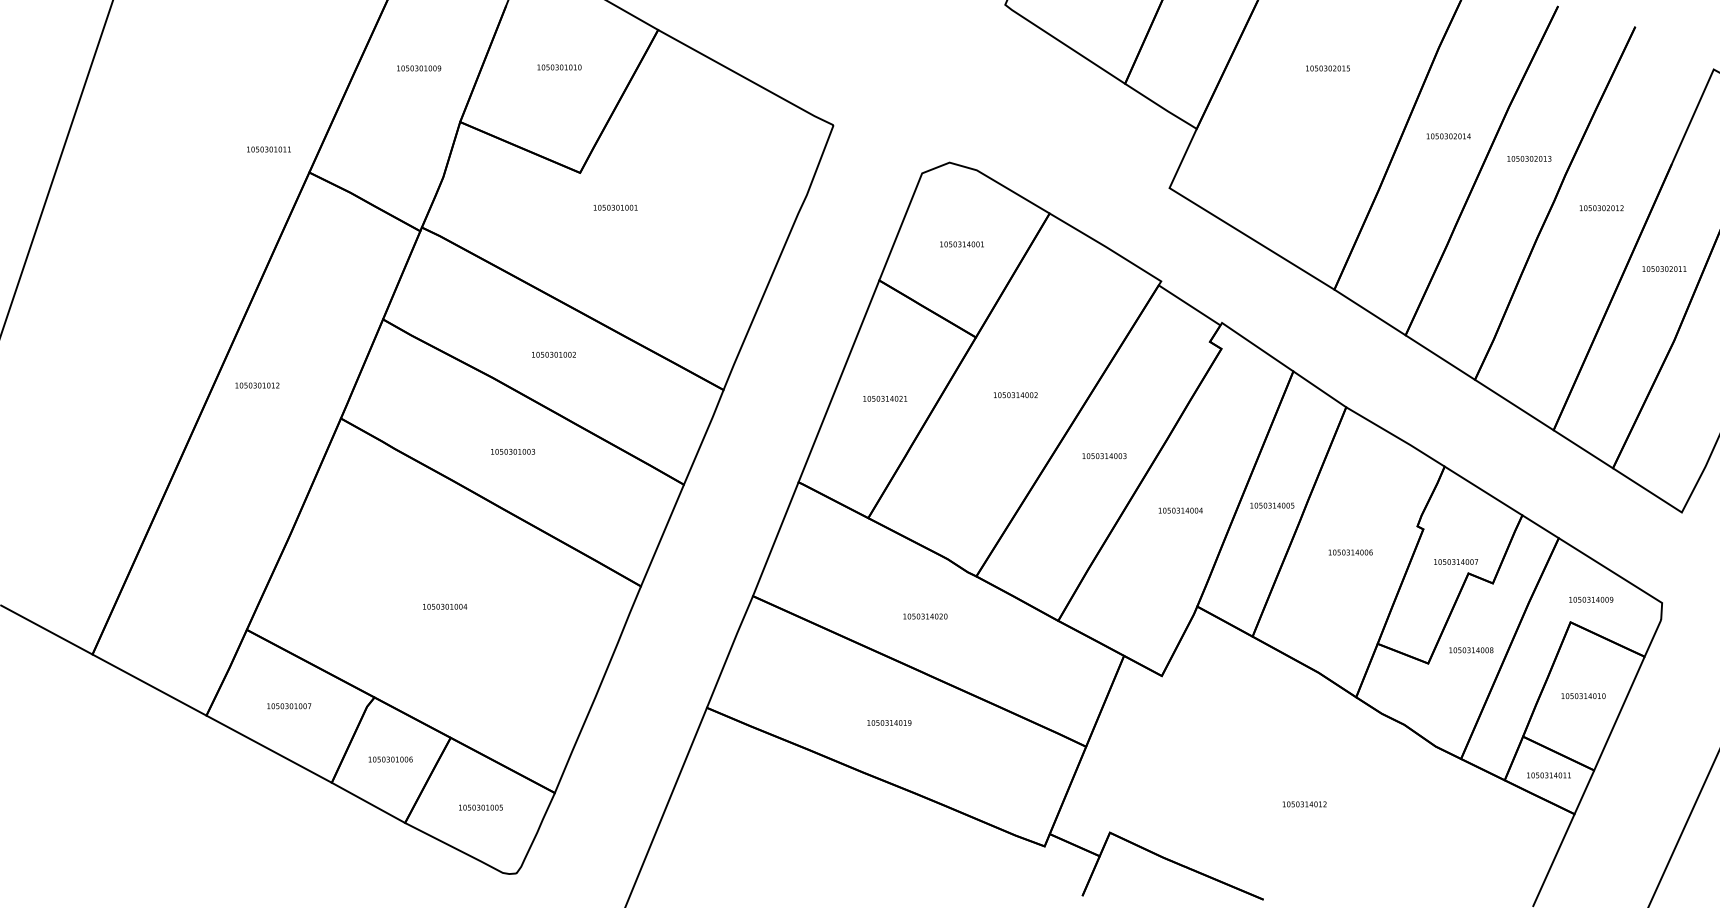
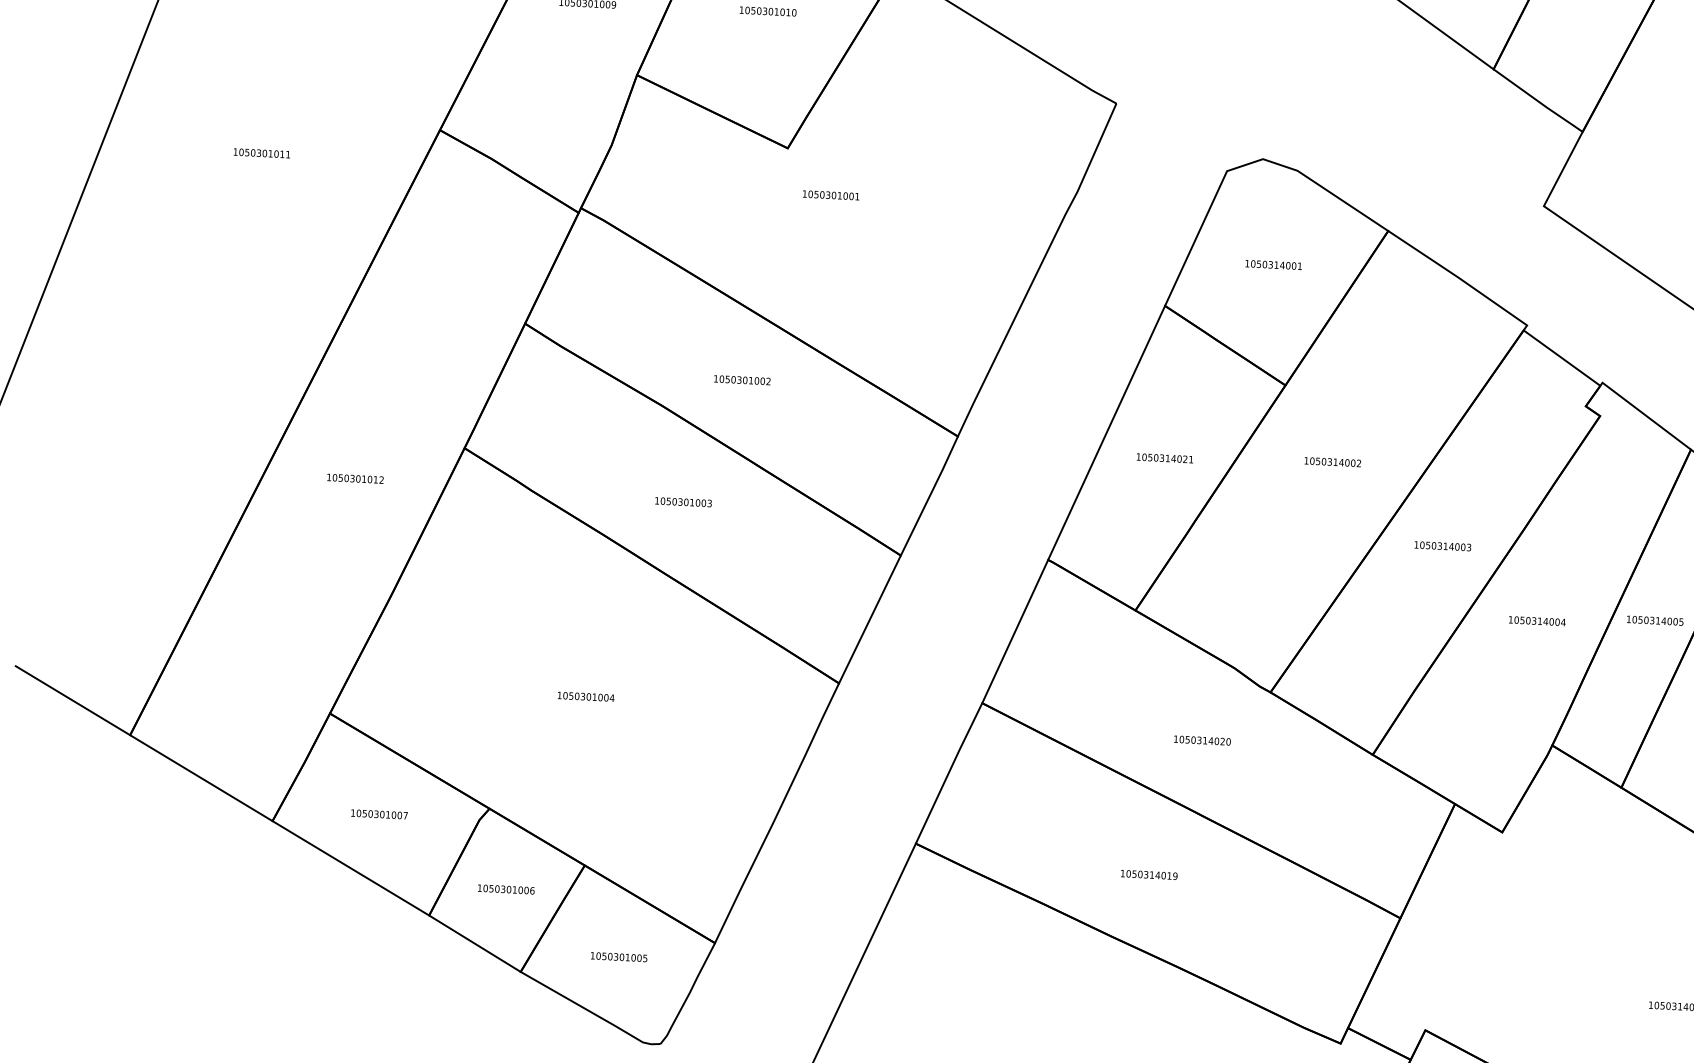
text: (268, 149) -> (261, 153), moved
text: (257, 385) -> (355, 478), moved

